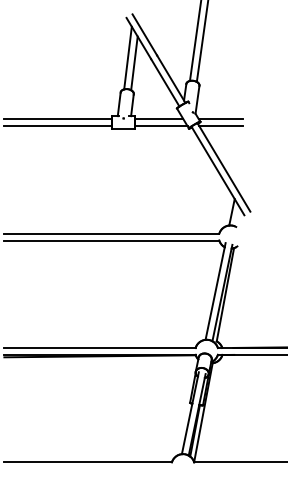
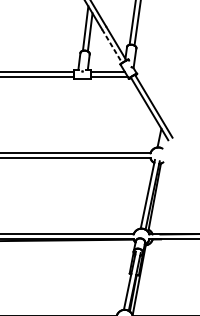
line: (165, 82) -> (112, 45), solid -> dashed
line: (220, 119) -> (151, 72), removed
line: (221, 126) -> (152, 77), removed

